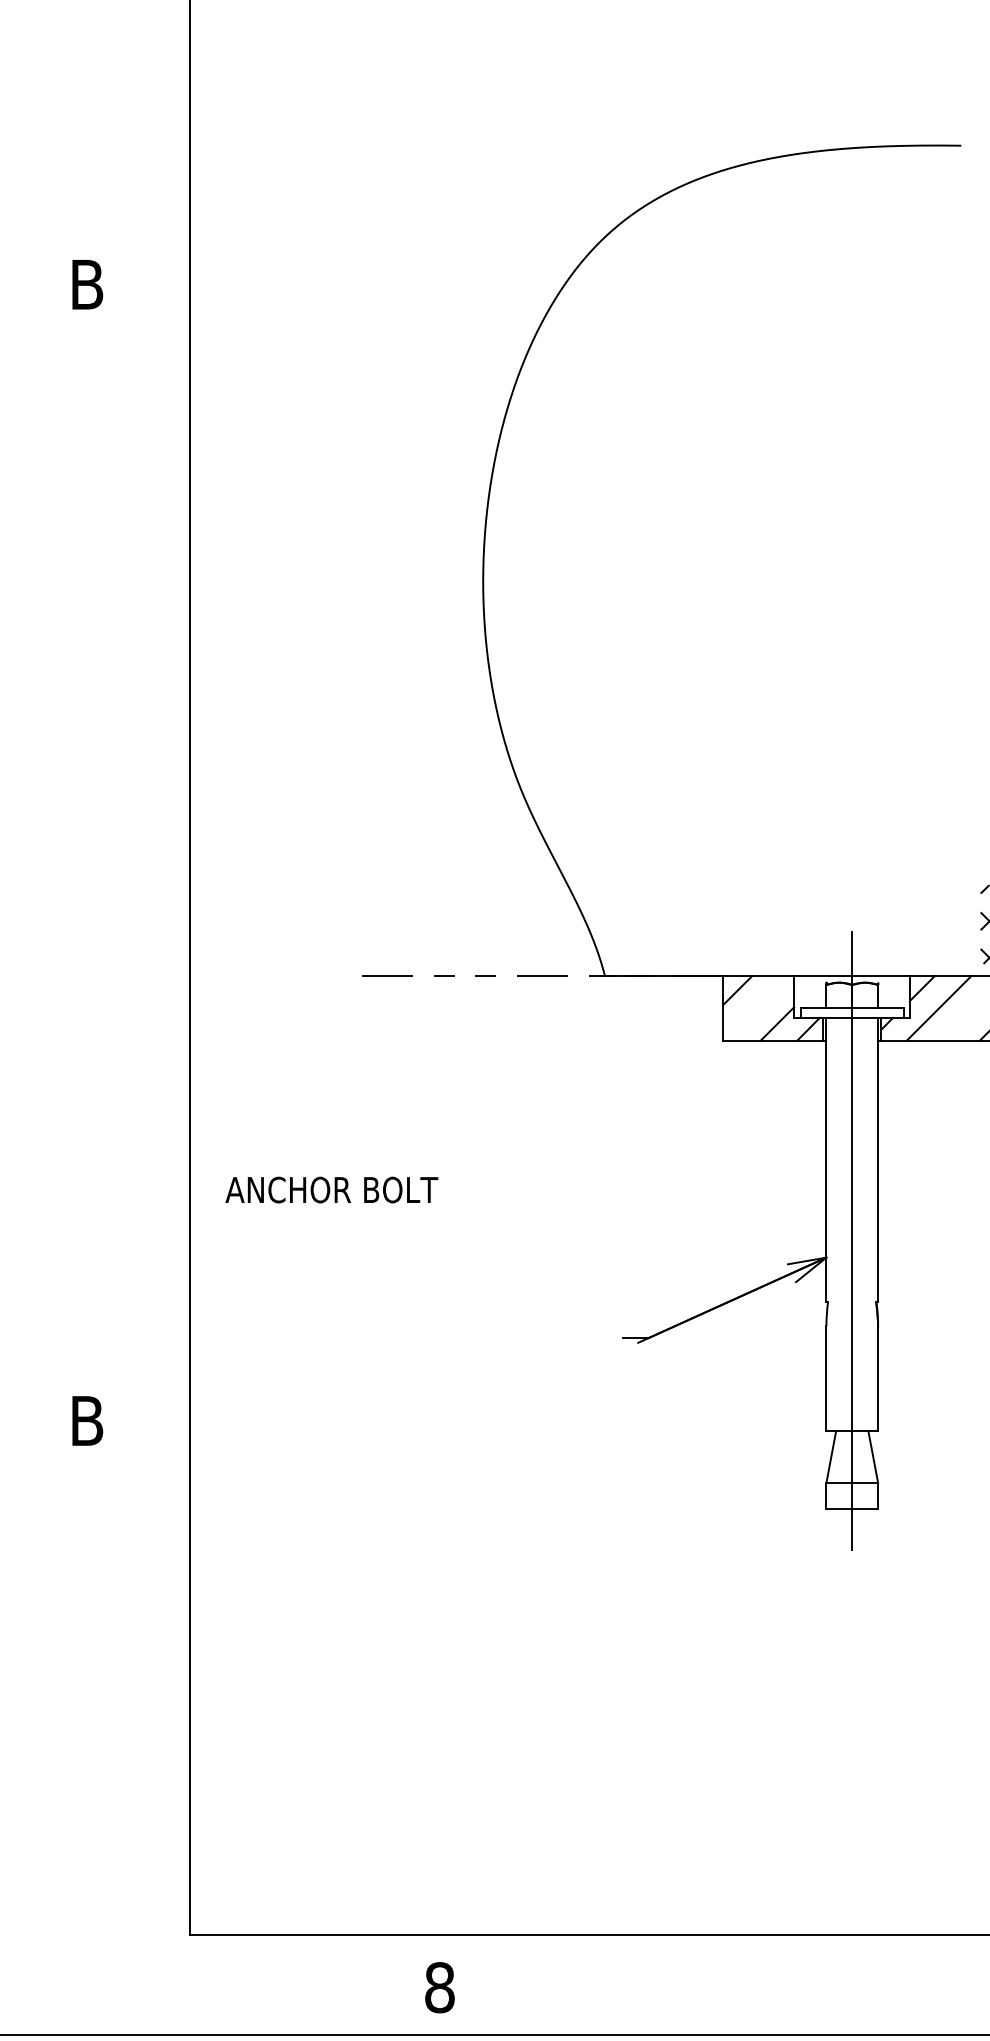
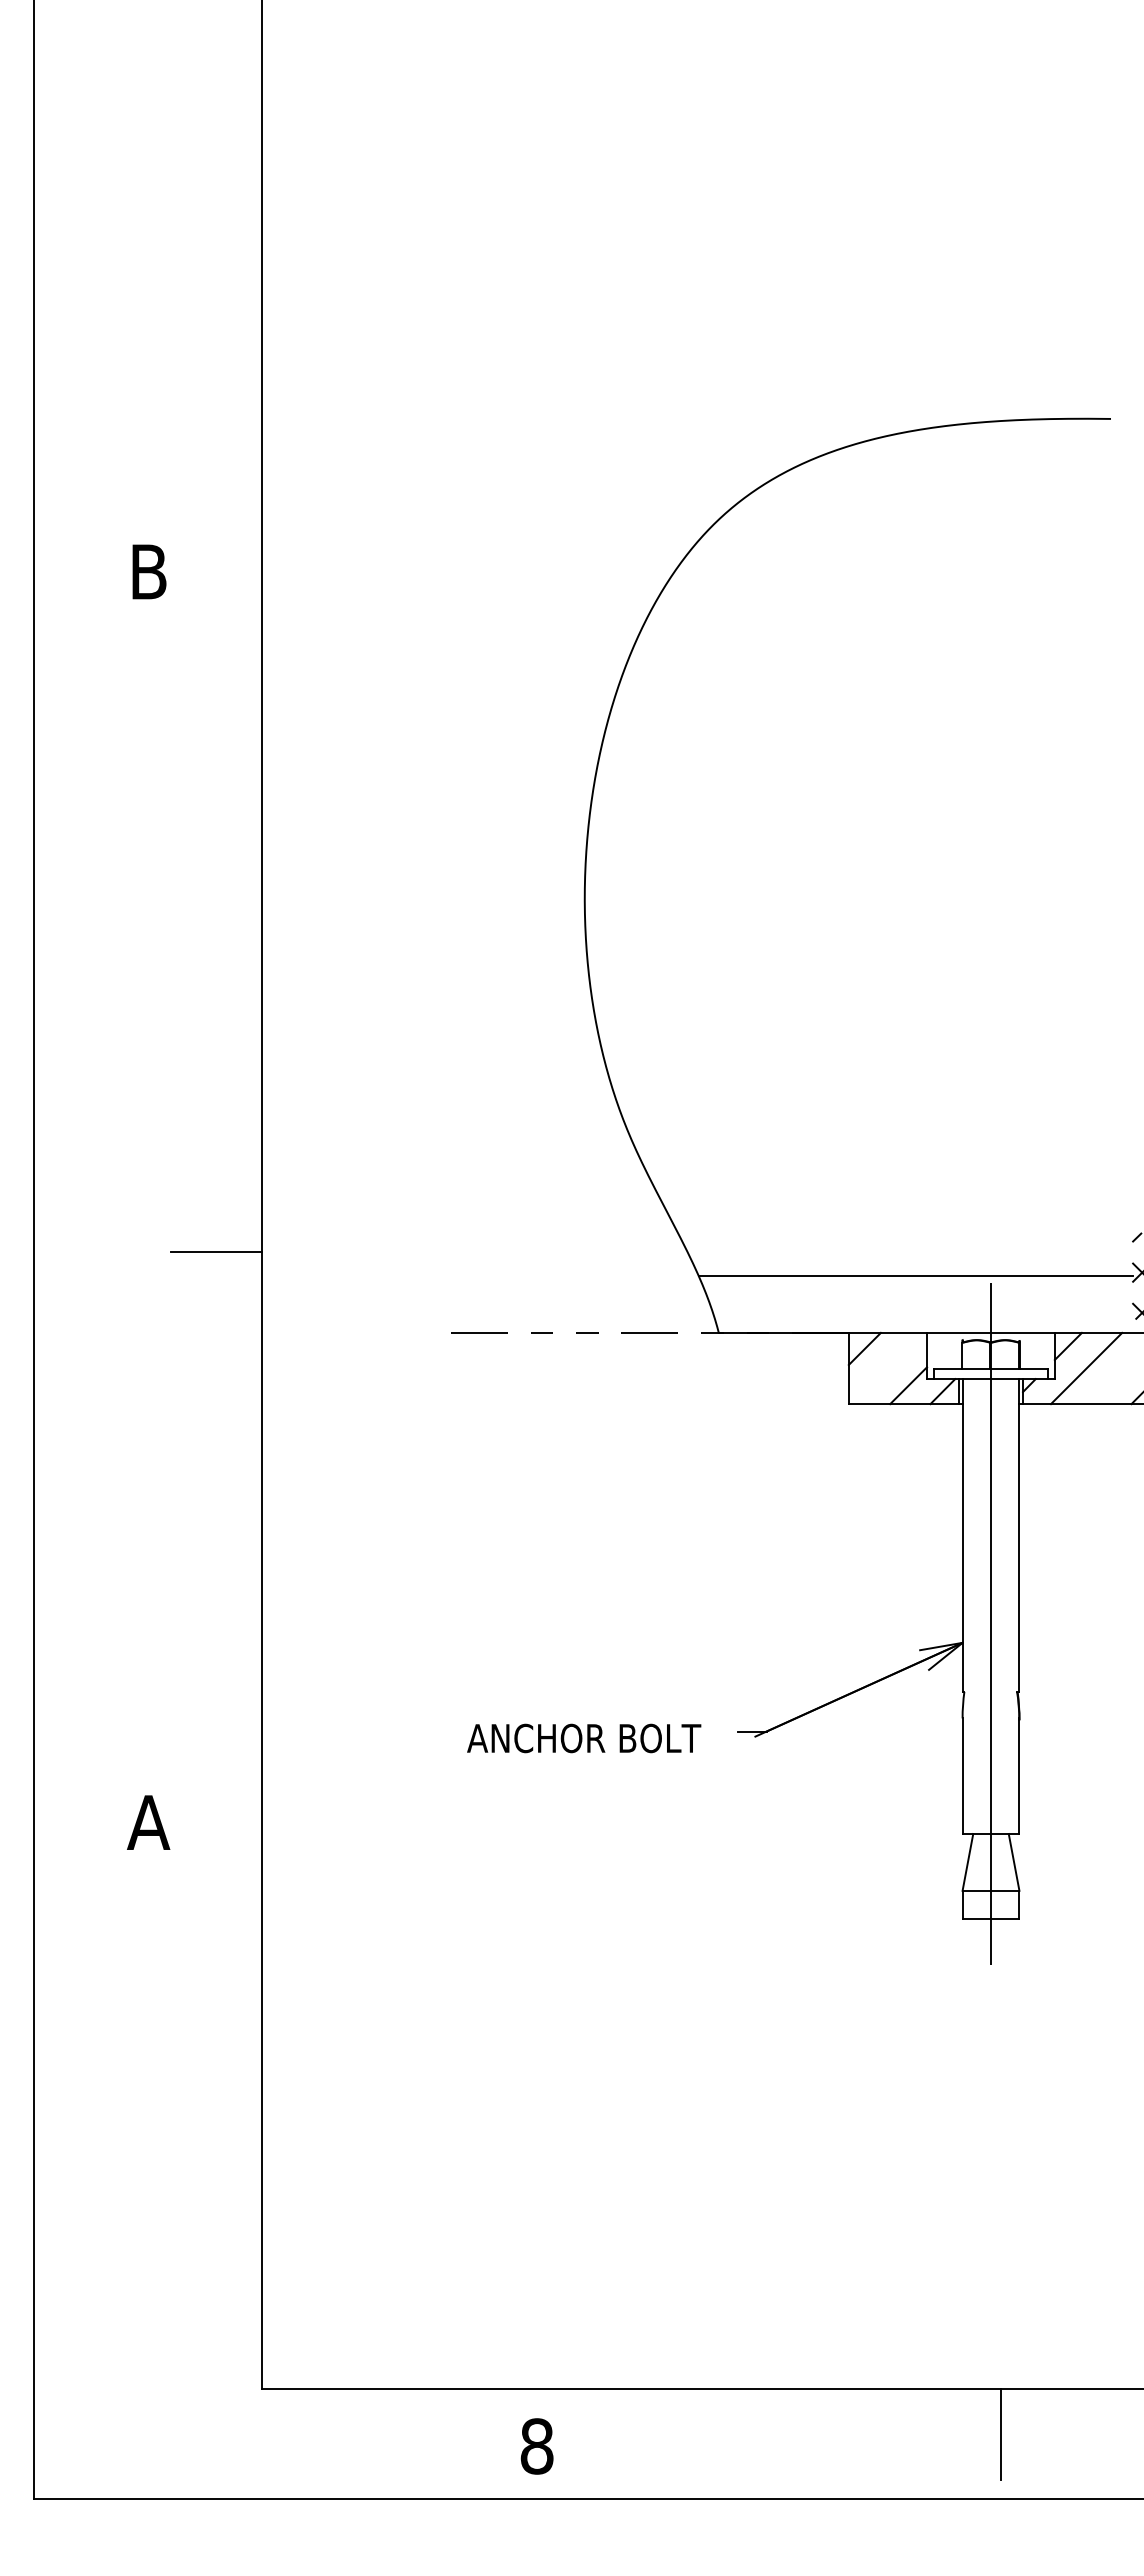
line: (147, 902) -> (215, 1251), added
line: (783, 924) -> (915, 1276), added
text: (332, 1190) -> (584, 1738), moved
text: (86, 1420) -> (148, 1822), B -> A
line: (860, 1975) -> (1000, 2433), added

